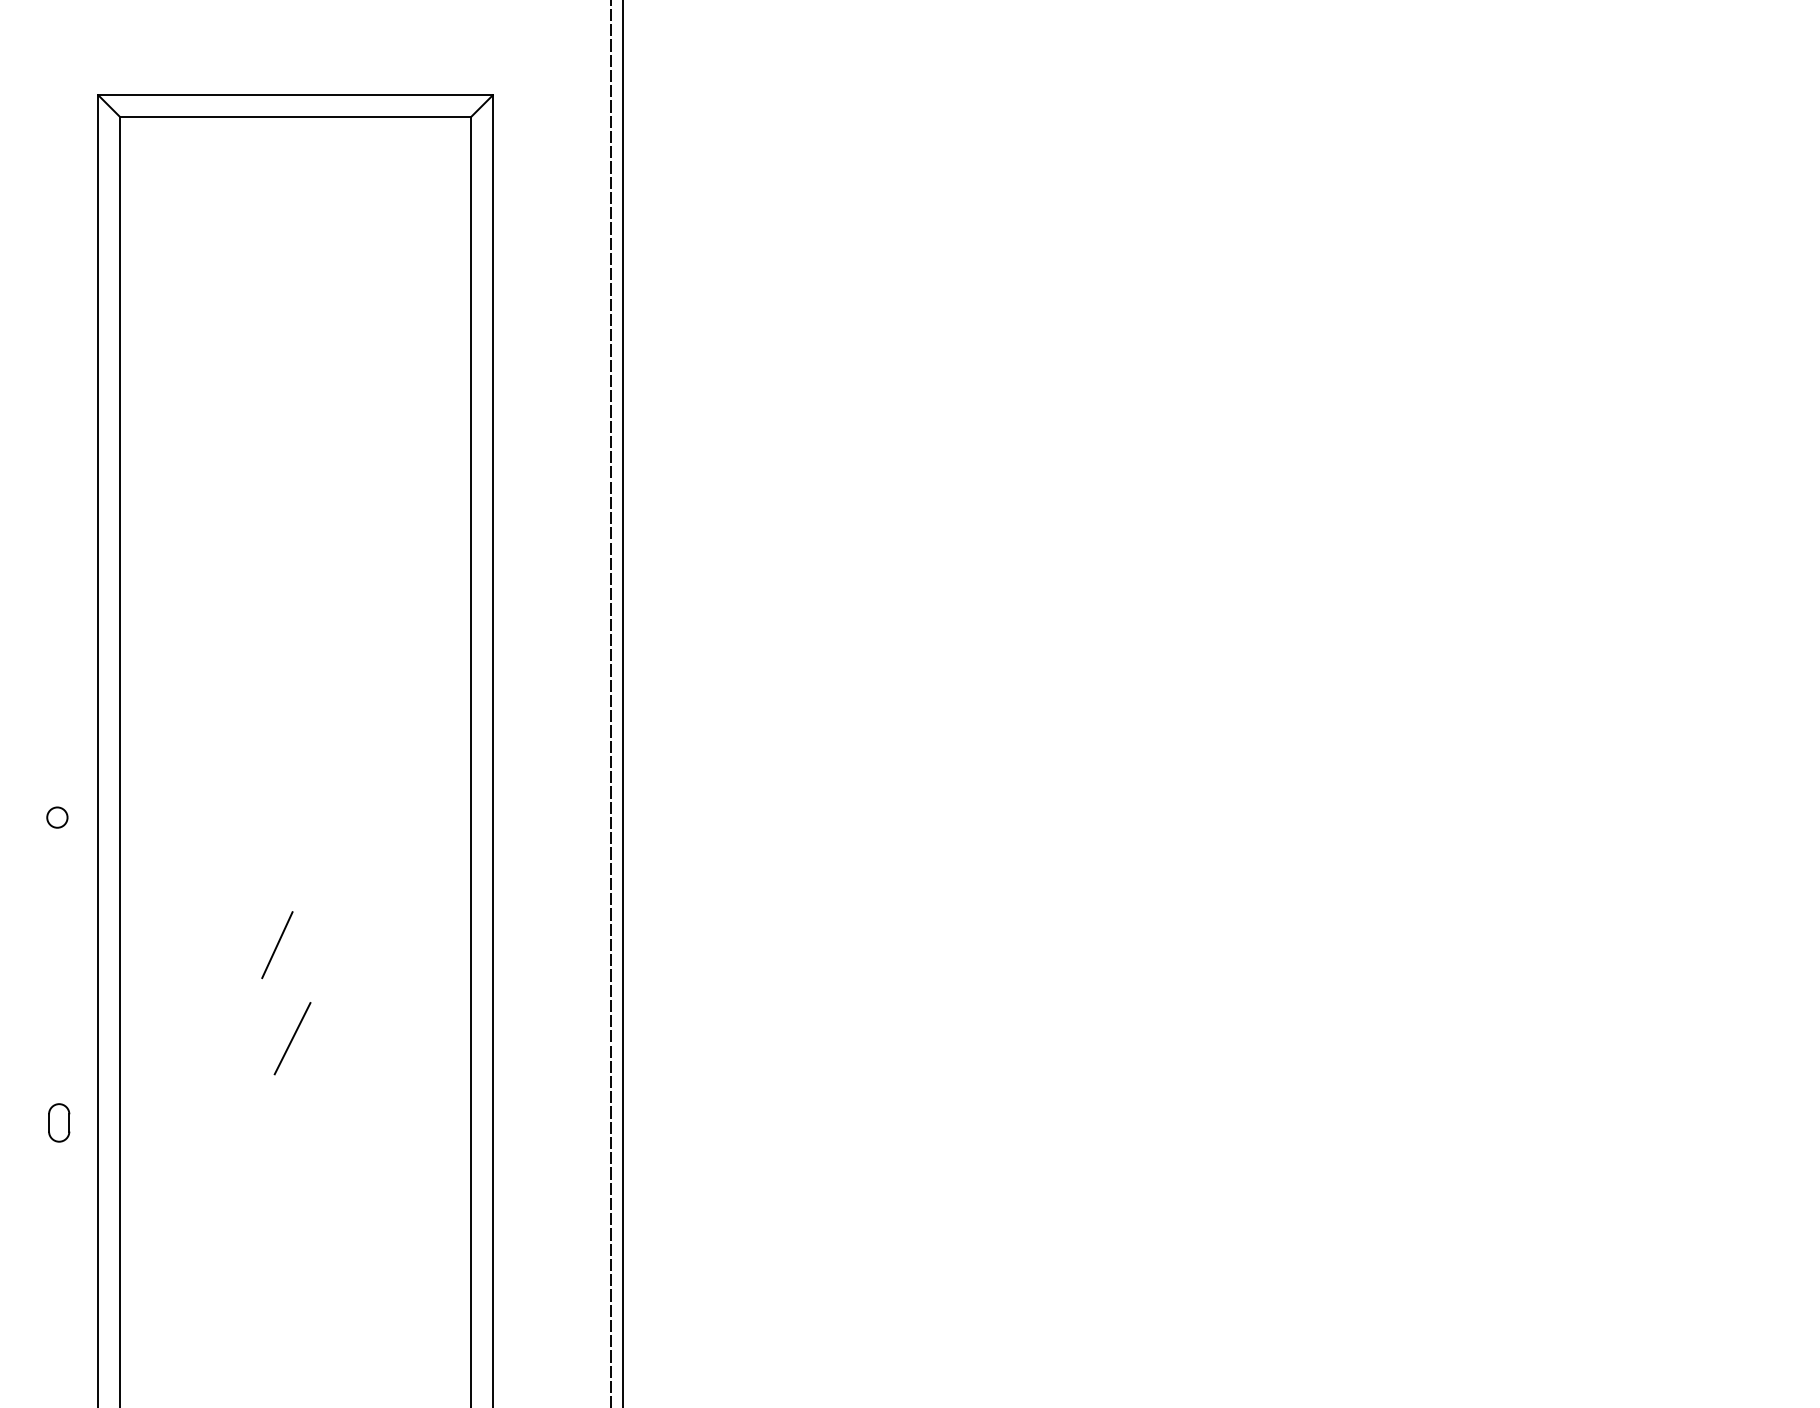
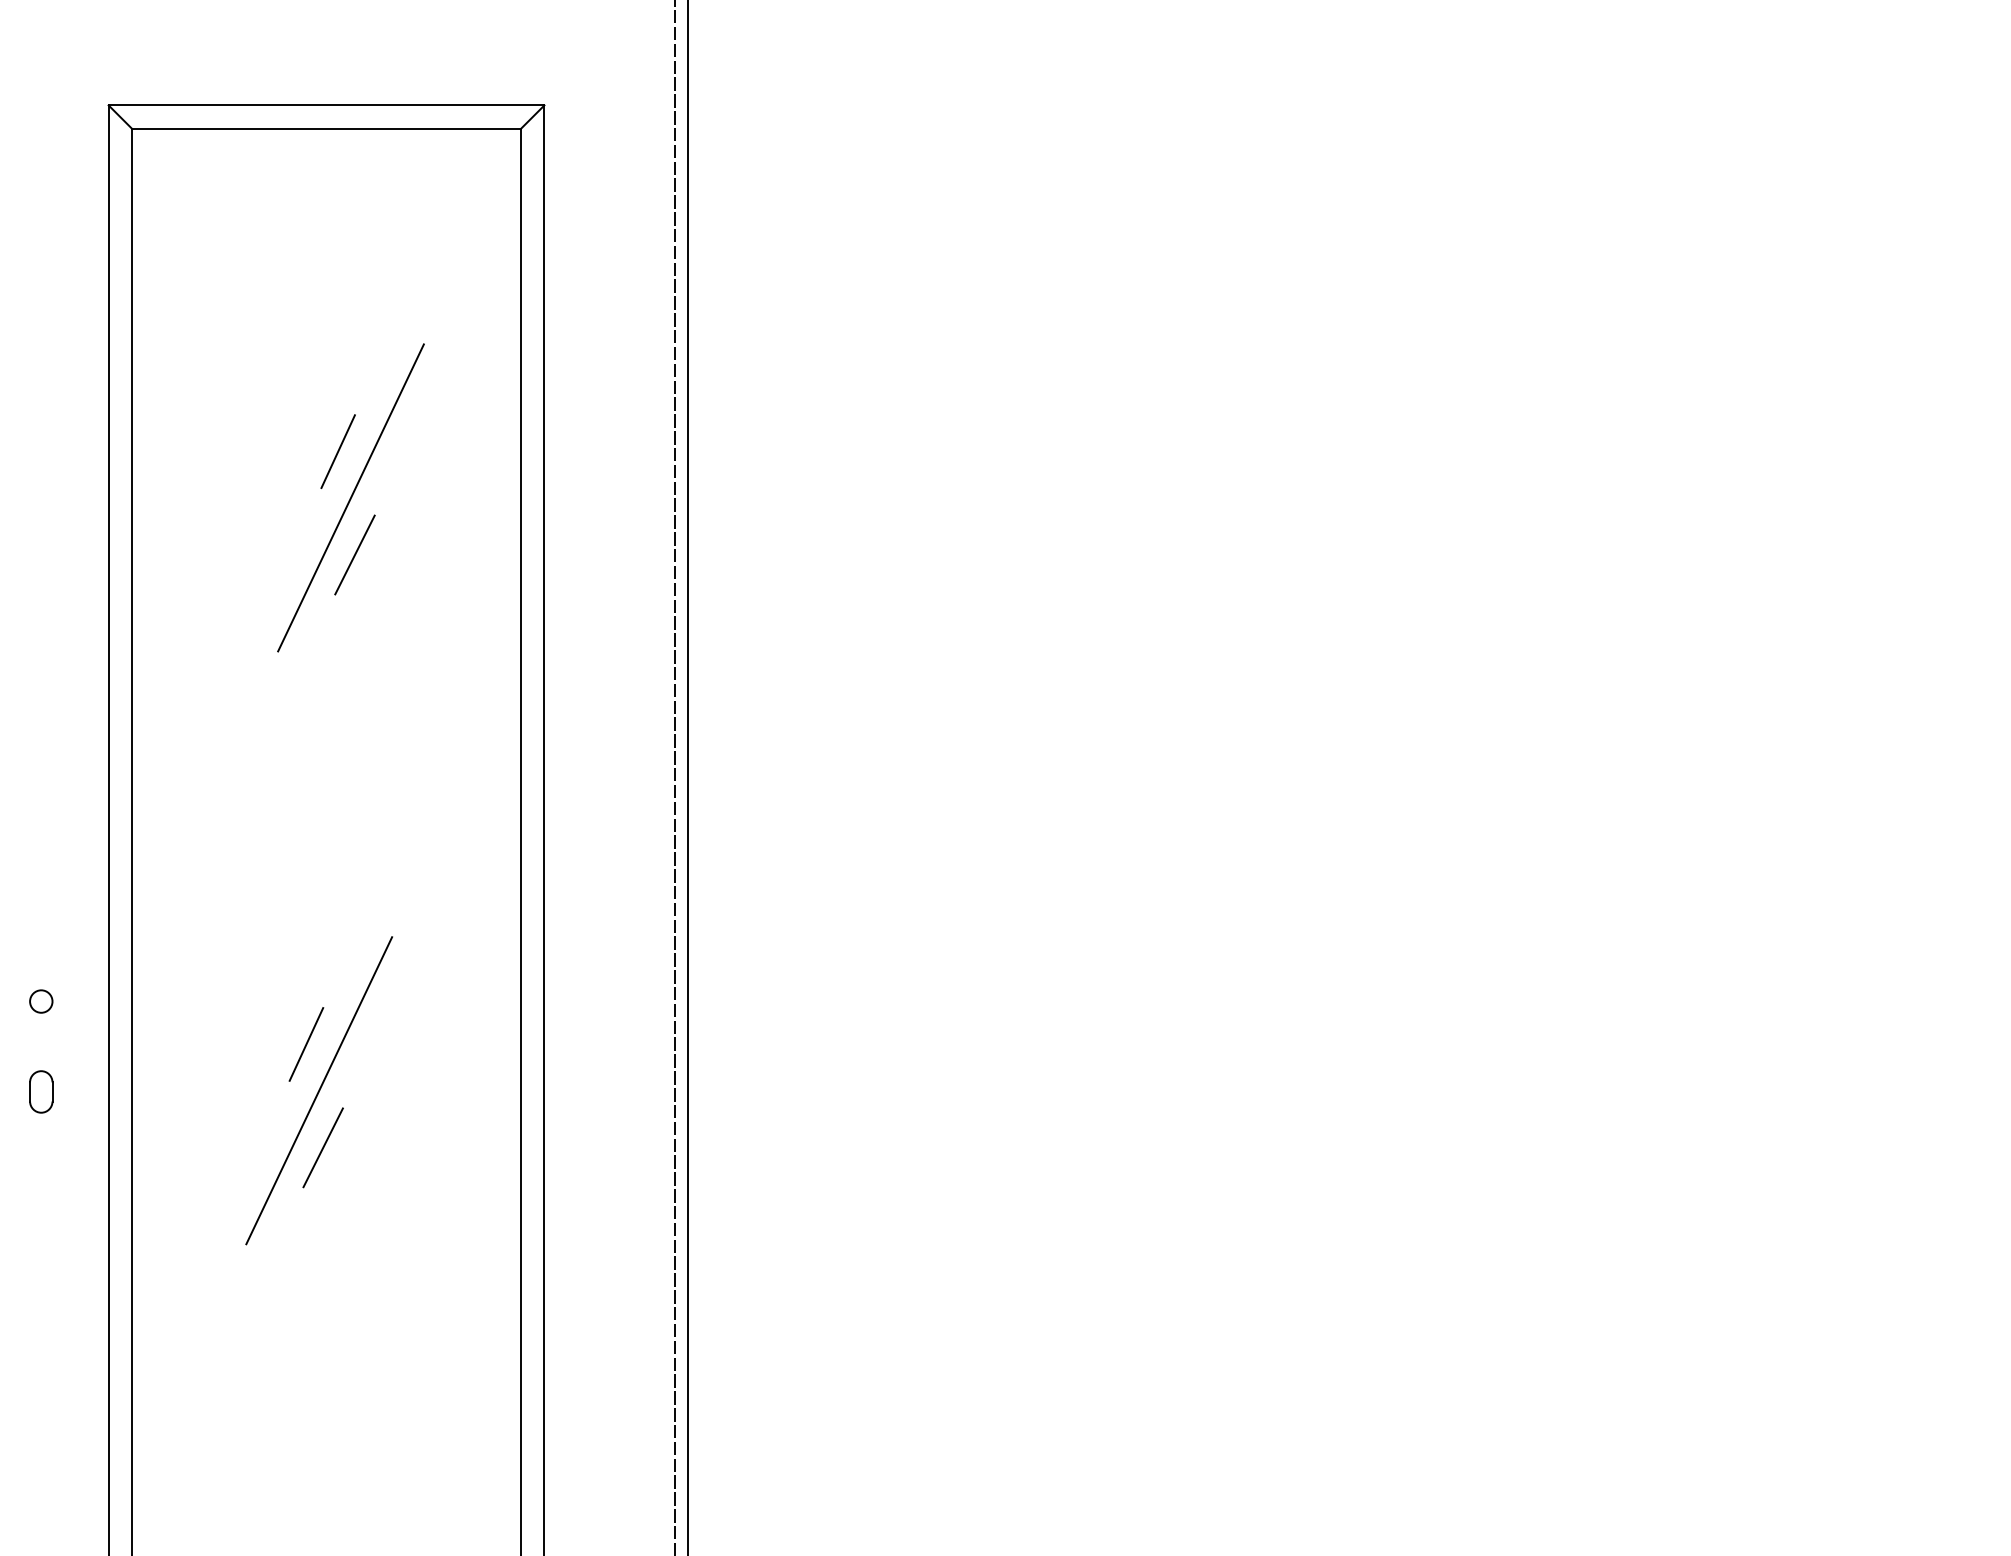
line: (305, 408) -> (337, 451), added
line: (317, 450) -> (350, 497), added
line: (320, 501) -> (354, 554), added
circle: (57, 817) -> (41, 1001), moved
line: (289, 986) -> (319, 1090), added
part: (59, 1122) -> (41, 1091), moved

